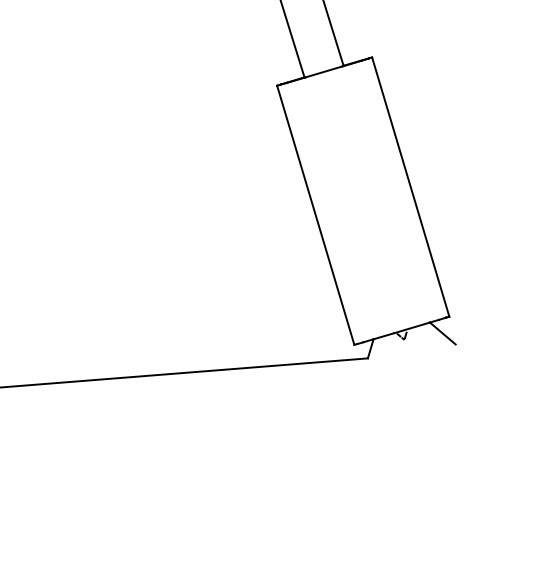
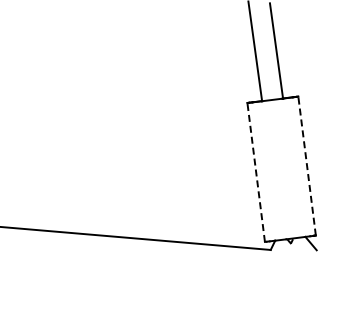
line: (411, 185) -> (307, 165), solid -> dashed
line: (316, 213) -> (256, 171), solid -> dashed

